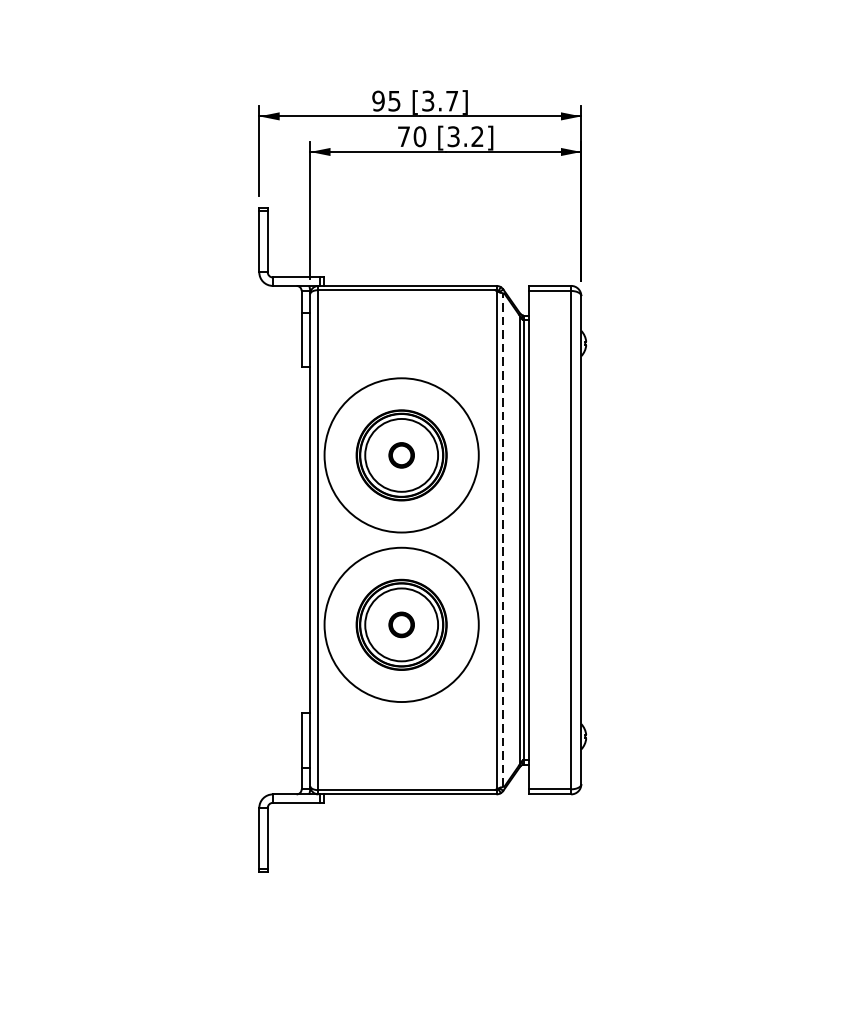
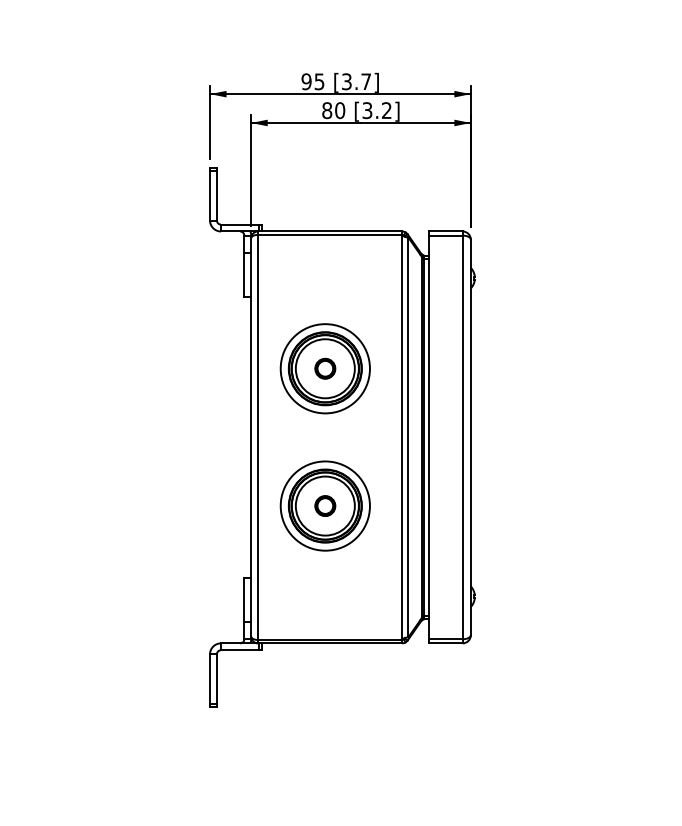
text: (404, 136) -> (327, 110), 70 -> 80
circle: (400, 455) -> (324, 368), size x0.71
line: (503, 540) -> (407, 437), dashed -> solid
circle: (400, 624) -> (324, 505), size x0.71

